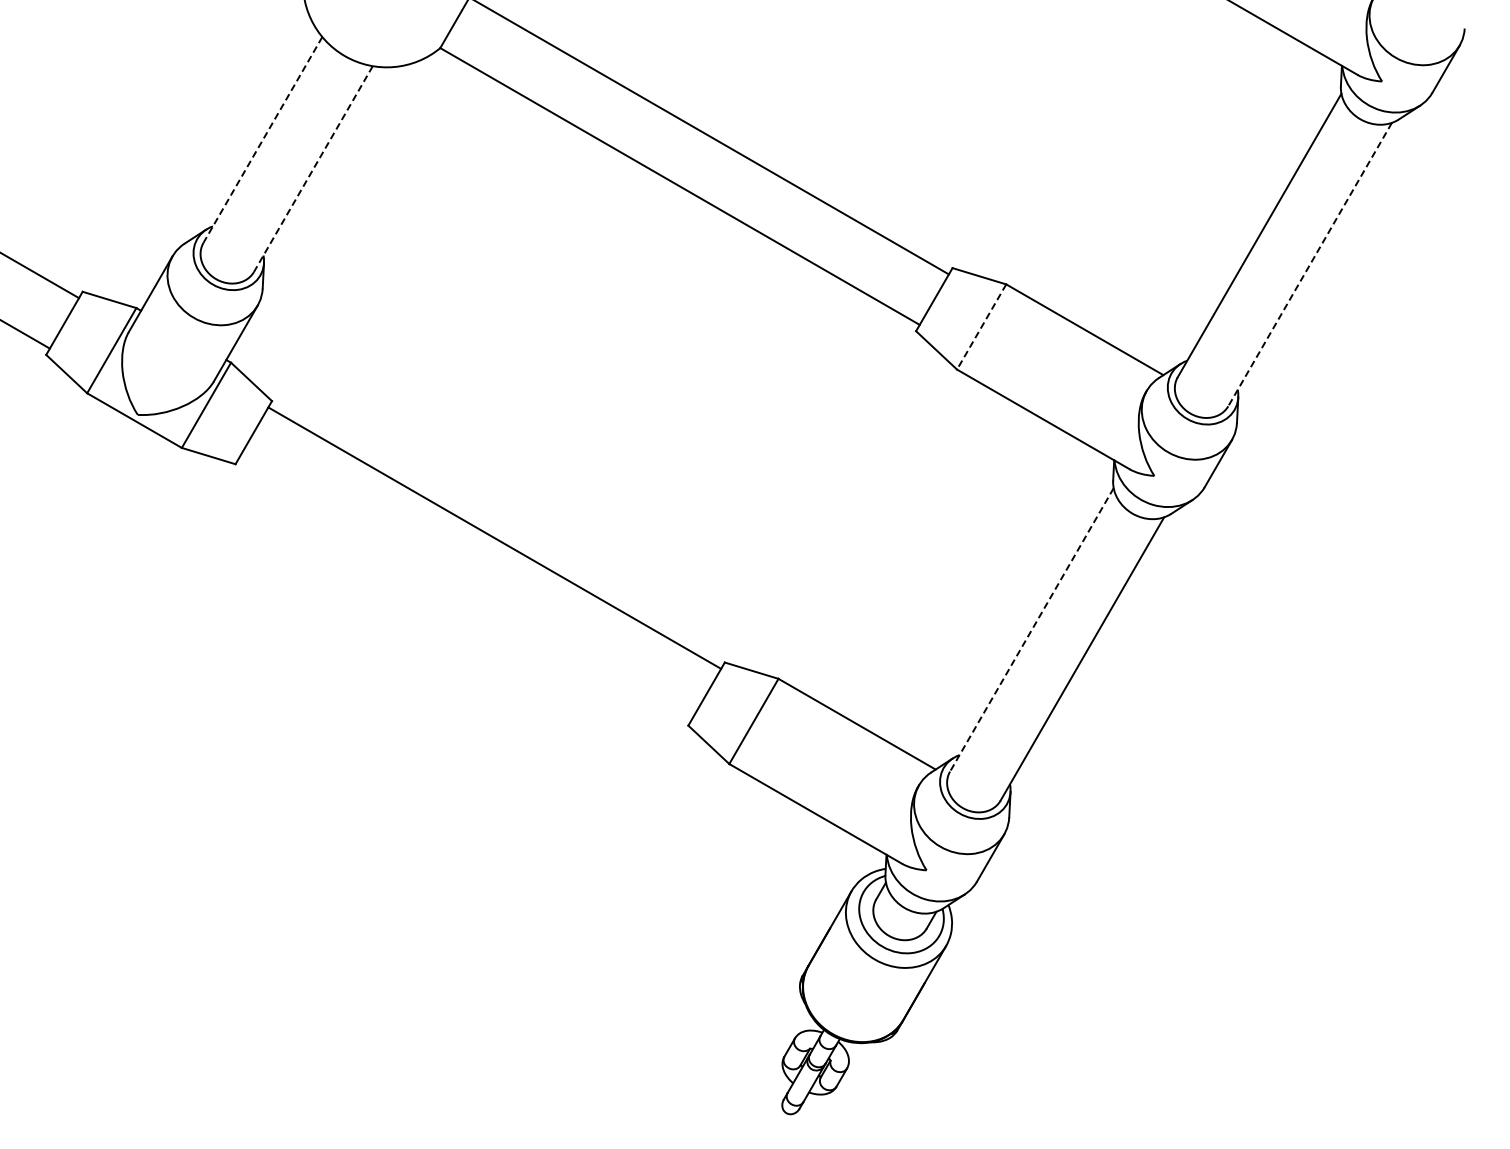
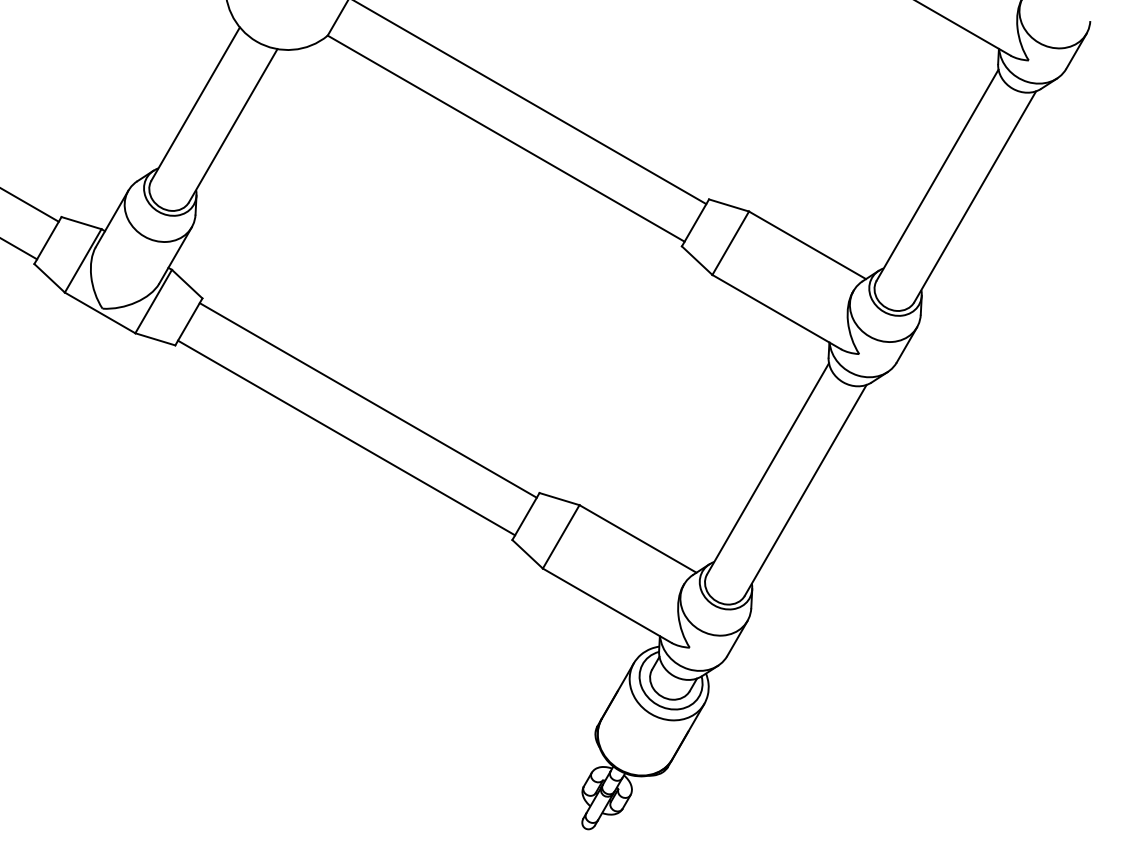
line: (262, 139) -> (195, 103), dashed -> solid
line: (313, 169) -> (233, 126), dashed -> solid
line: (1310, 264) -> (975, 196), dashed -> solid
line: (981, 327) -> (730, 243), dashed -> solid
line: (465, 588) -> (346, 437), added
line: (1031, 629) -> (767, 468), dashed -> solid

